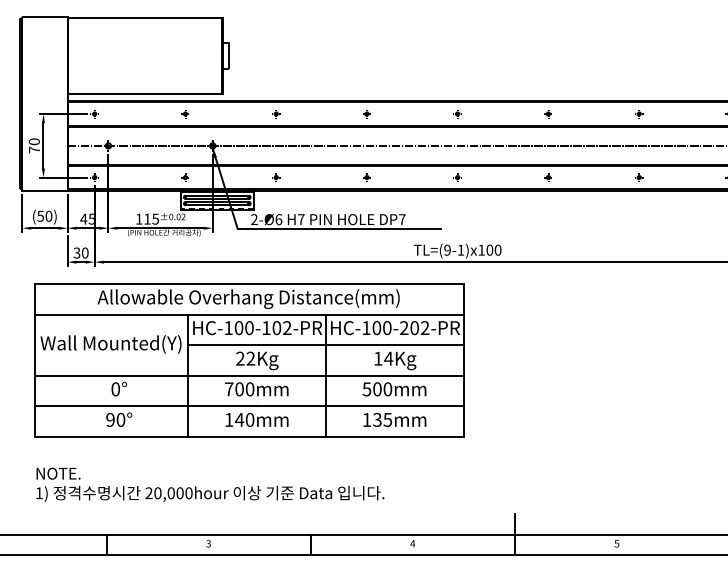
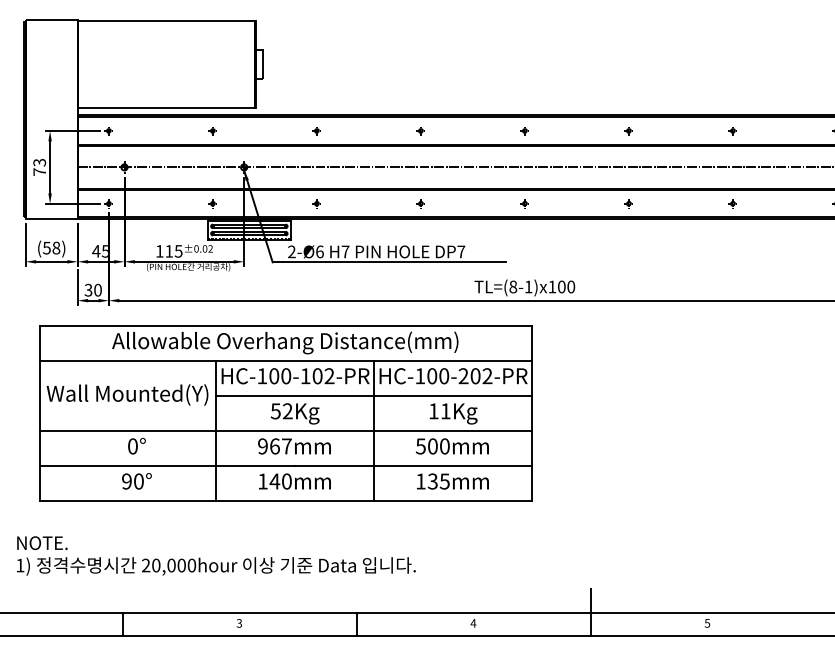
text: (34, 141) -> (39, 162), 70 -> 73
text: (49, 216) -> (56, 248), (50) -> (58)
text: (447, 249) -> (513, 286), TL=(9-1)x100 -> TL=(8-1)x100
text: (240, 358) -> (275, 411), 22Kg -> 52Kg
text: (388, 358) -> (445, 411), 14Kg -> 11Kg
text: (239, 389) -> (274, 446), 700mm -> 967mm
text: (210, 484) -> (216, 555), moved

